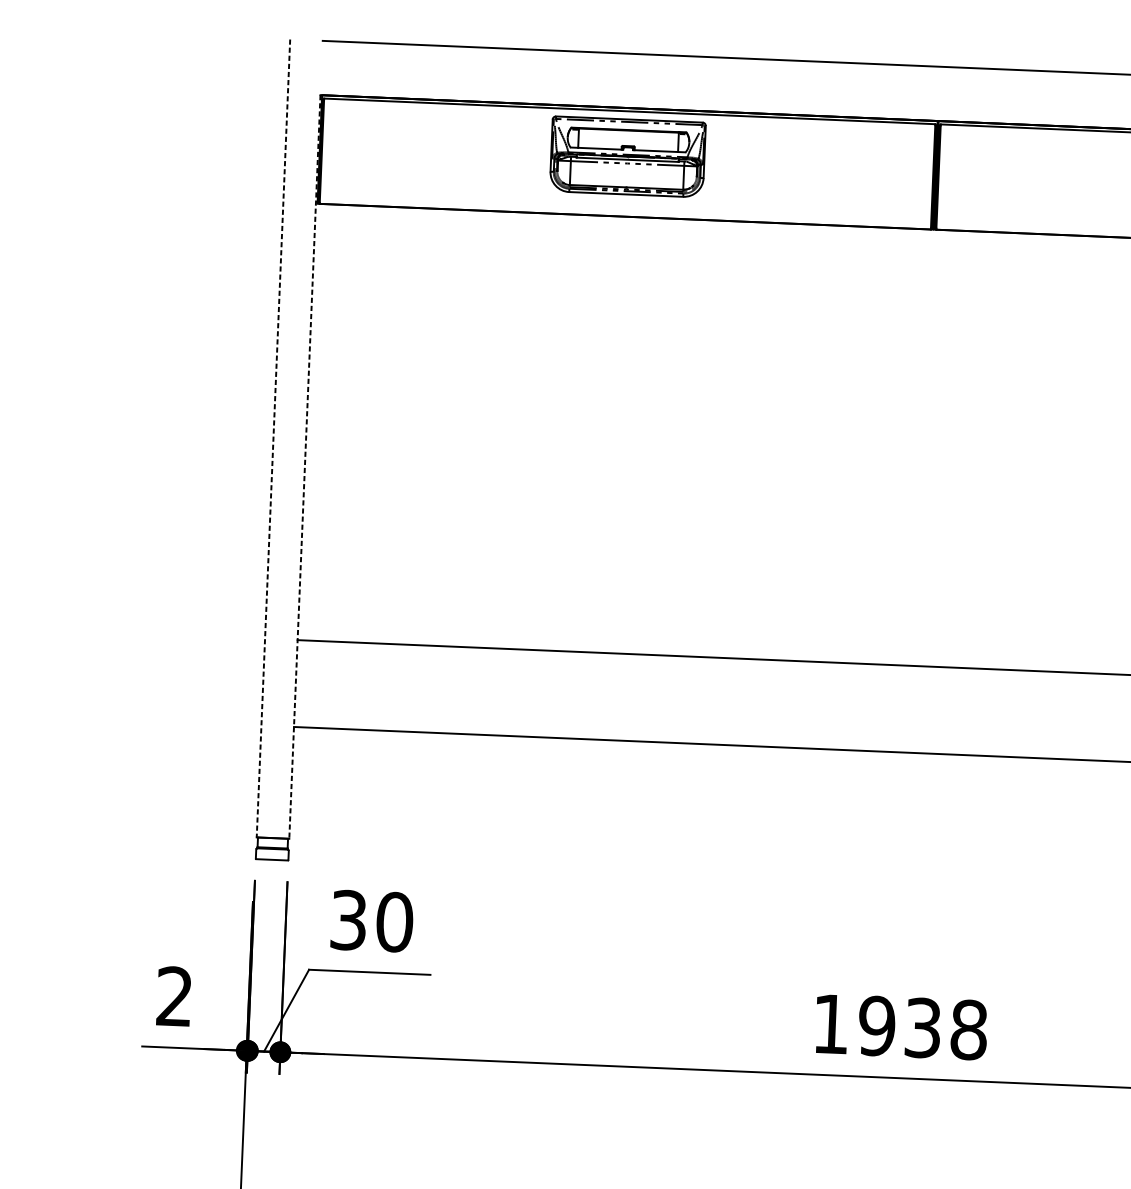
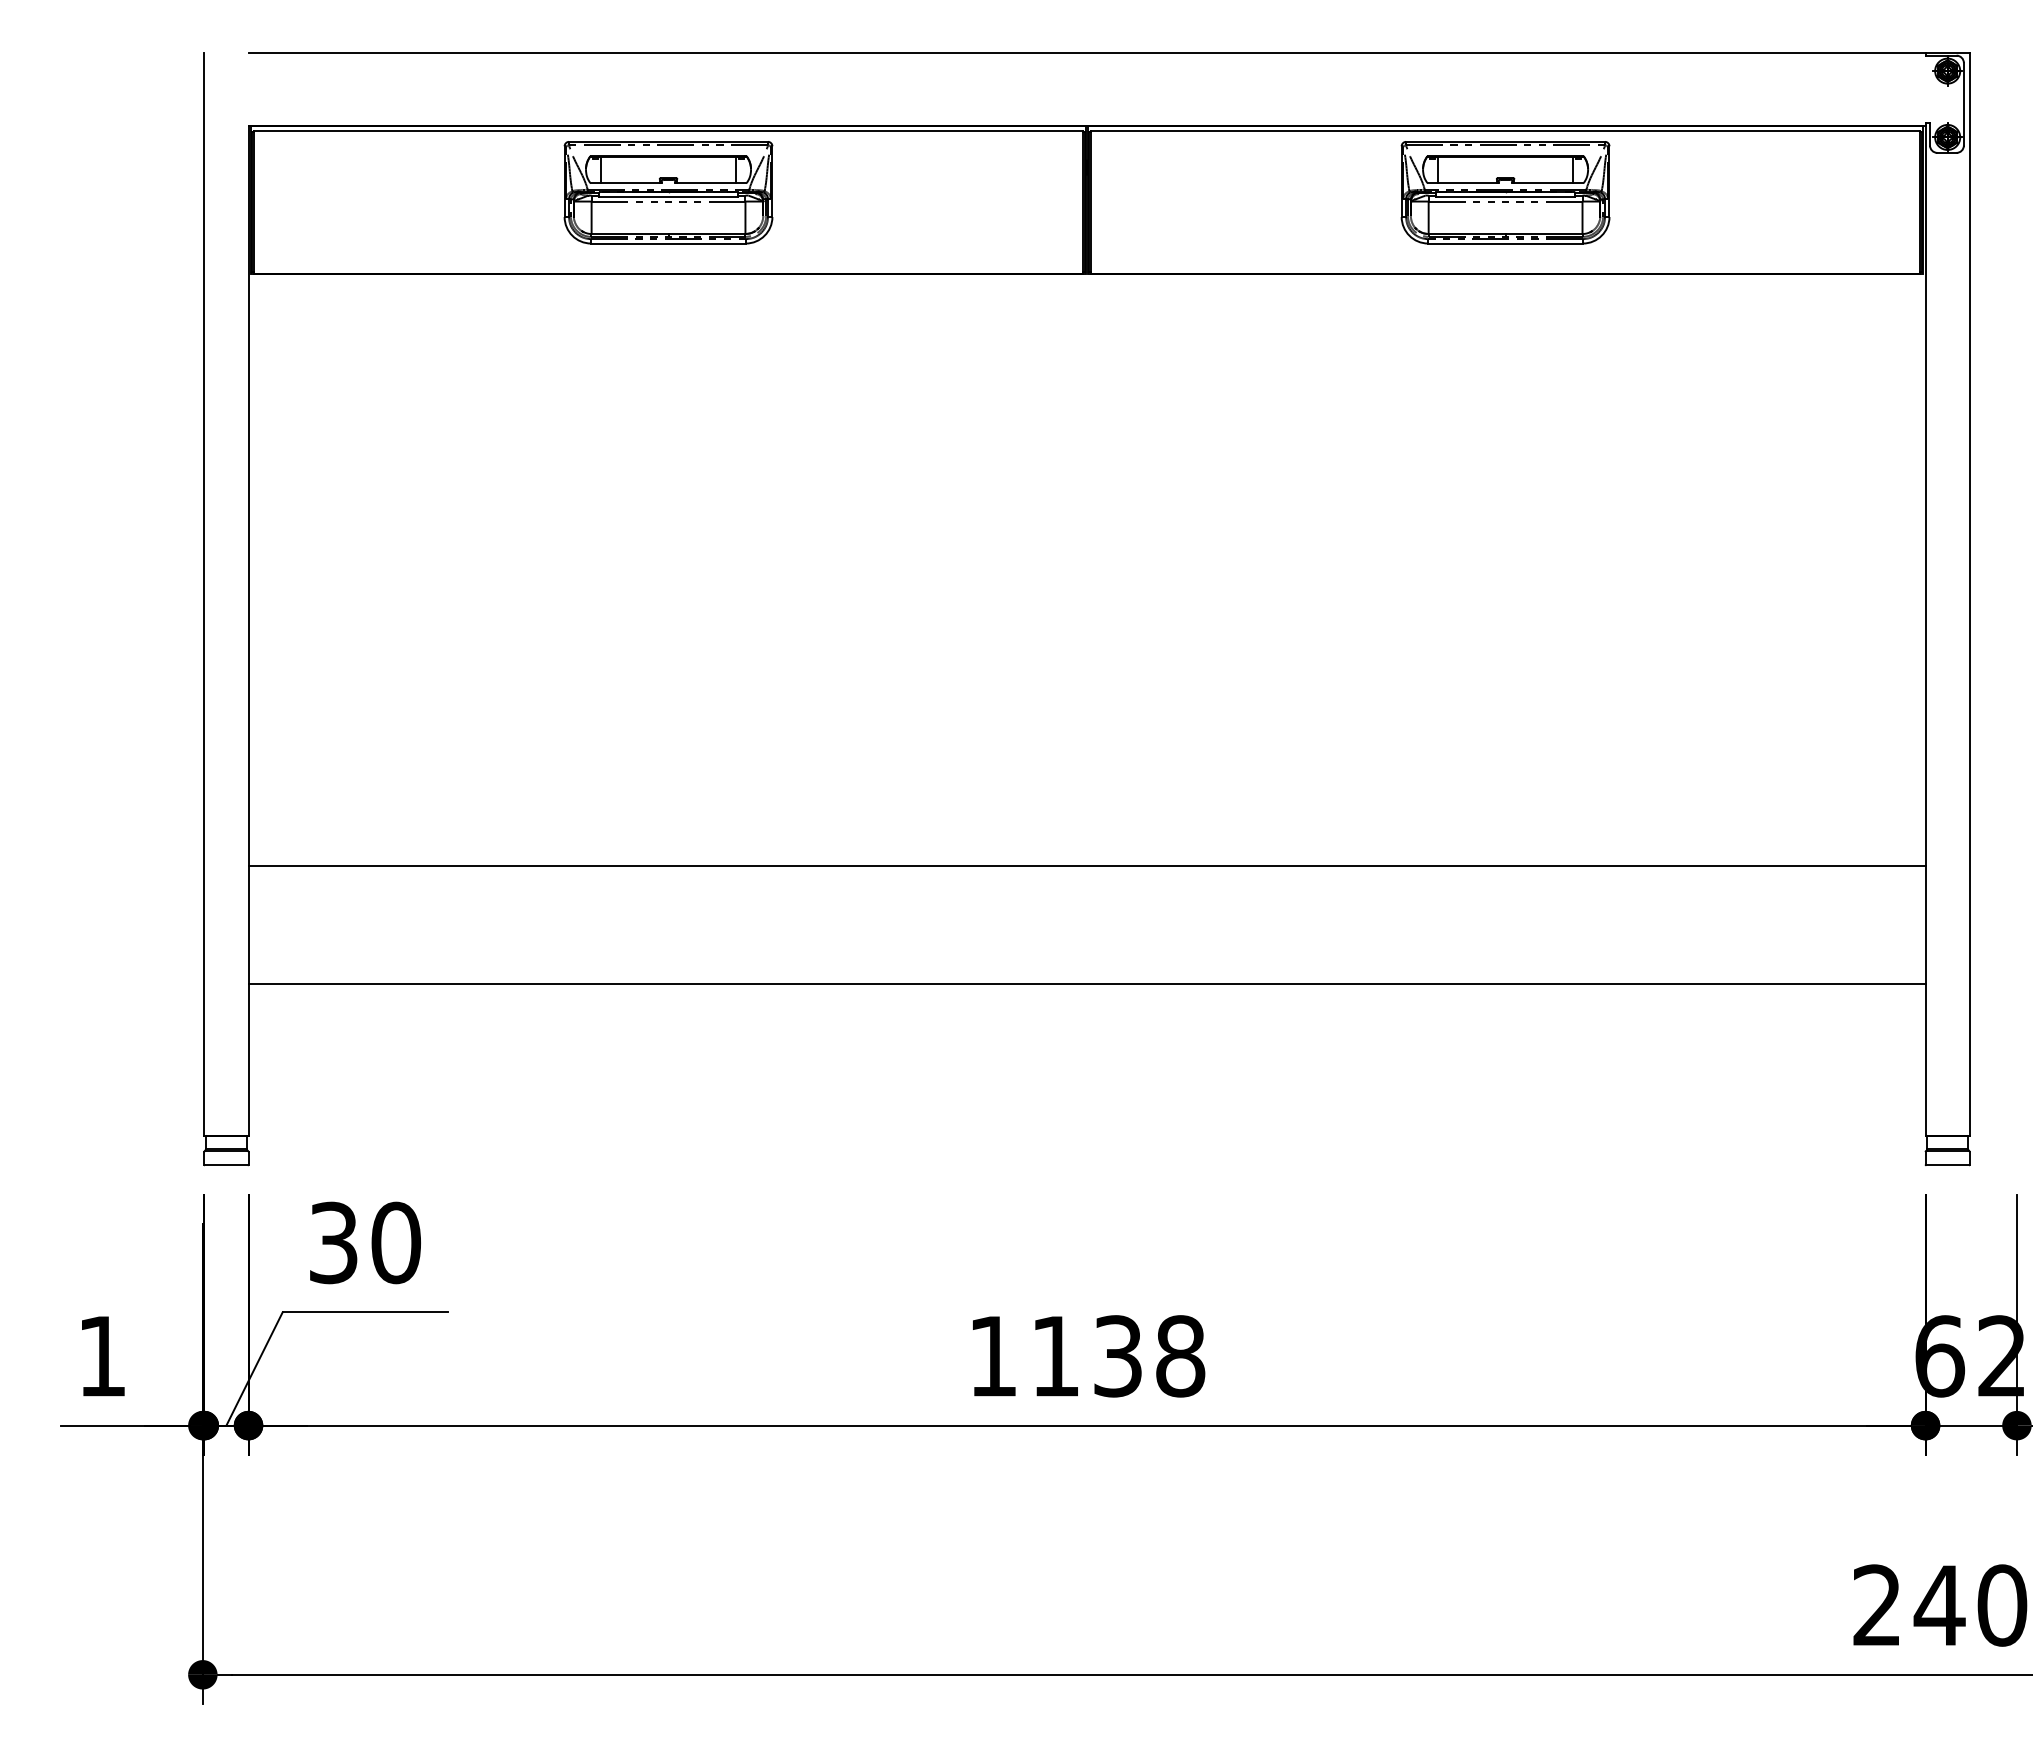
line: (273, 438) -> (204, 594), dashed -> solid
line: (304, 467) -> (248, 631), dashed -> solid
text: (174, 996) -> (101, 1355), 2 -> 1
text: (876, 1026) -> (1055, 1356), 1938 -> 1138

